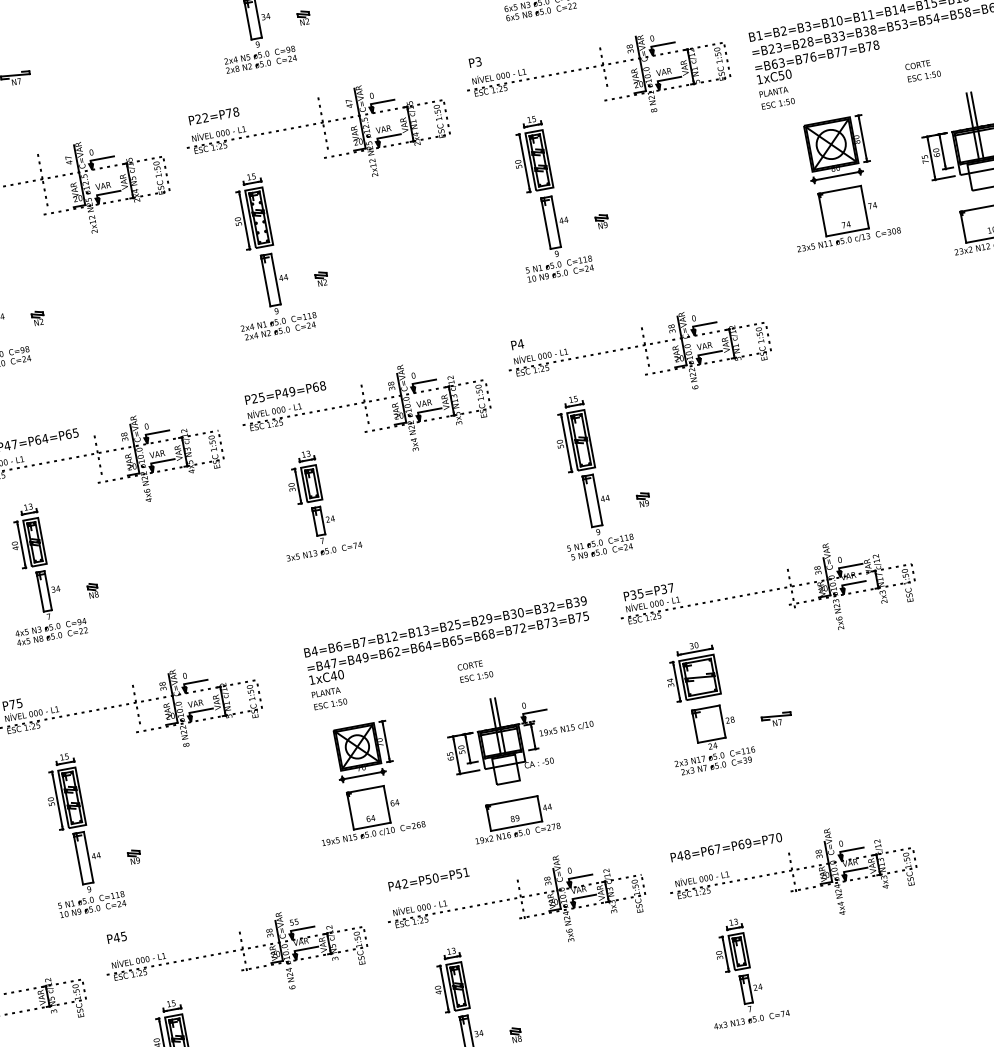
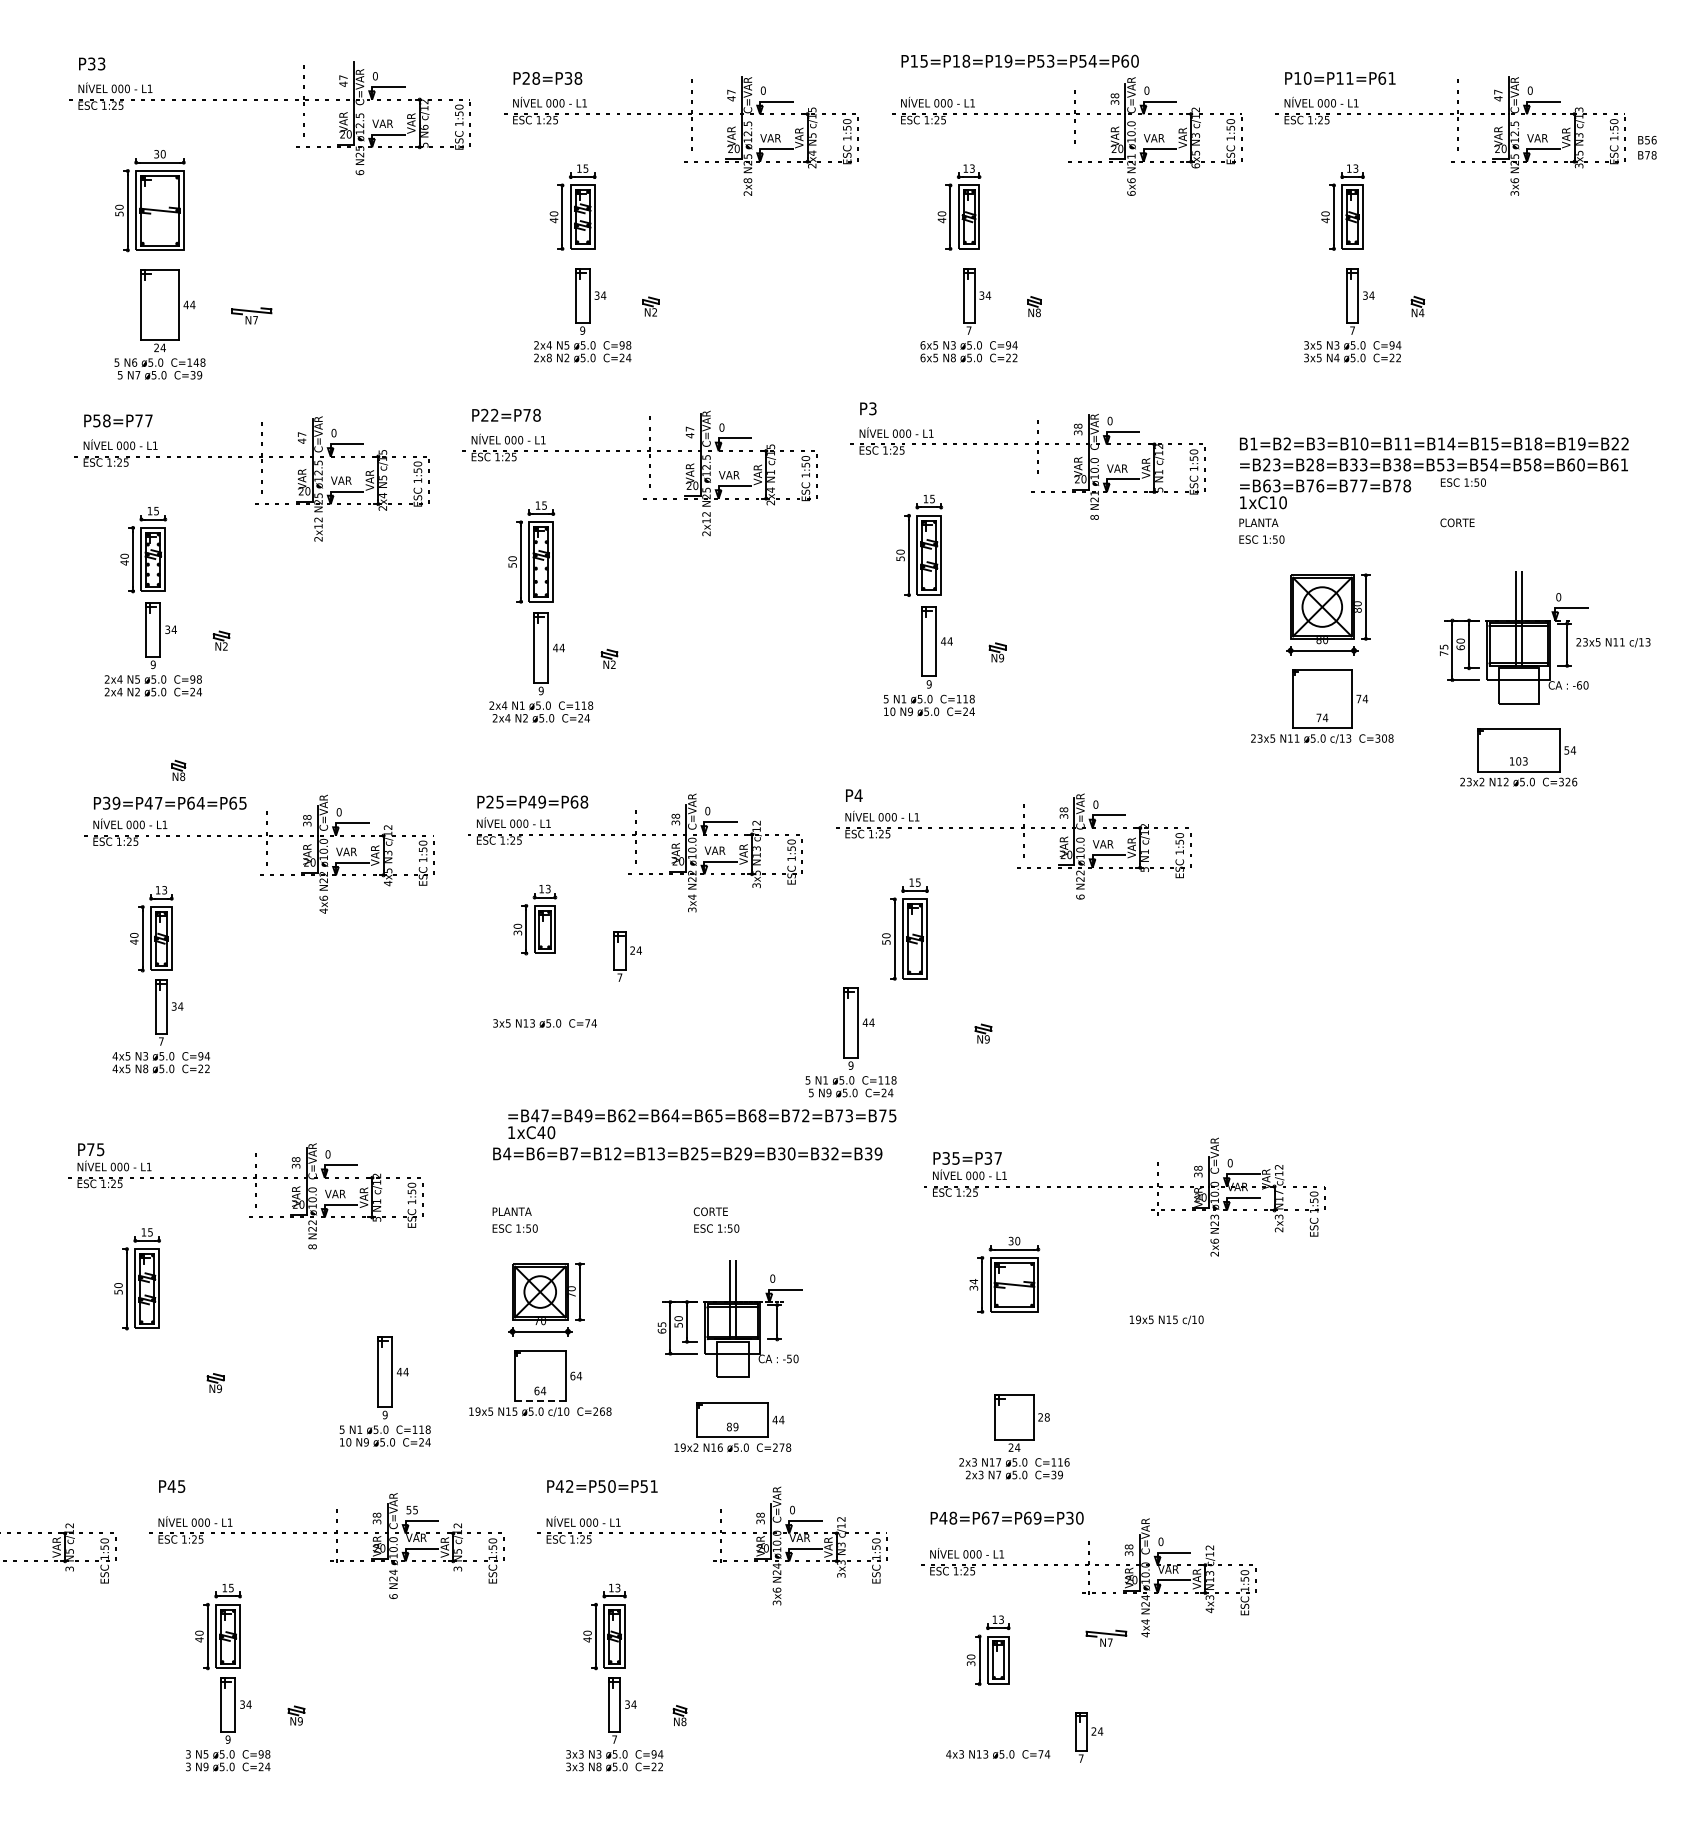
text: (780, 75) -> (1272, 502), 1xC50 -> 1xC10
text: (923, 76) -> (1462, 482), moved
part: (594, 515) -> (850, 1042), moved
part: (324, 524) -> (627, 956), moved
part: (92, 589) -> (178, 769), moved
text: (449, 648) -> (702, 1124), moved
part: (776, 718) -> (1106, 1637), moved
text: (566, 728) -> (1166, 1319), moved
part: (711, 737) -> (1014, 1436), moved
line: (372, 826) -> (540, 1401), solid -> dashed
text: (771, 838) -> (1069, 1517), P48=P67=P69=P70 -> P48=P67=P69=P30
part: (85, 872) -> (384, 1391), moved
part: (753, 992) -> (1089, 1737), moved

